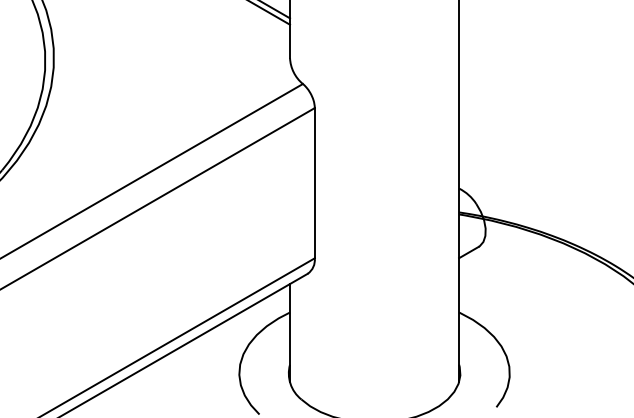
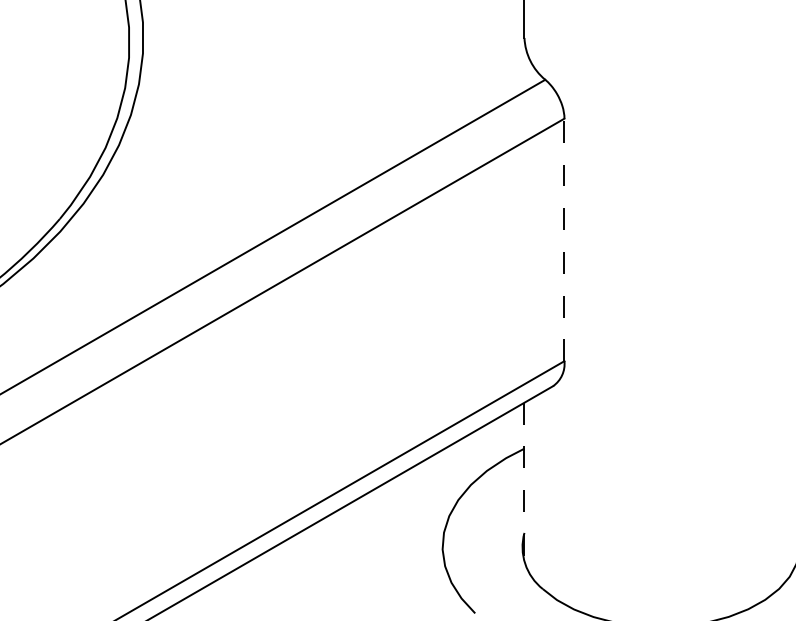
line: (314, 182) -> (563, 238), solid -> dashed
line: (290, 333) -> (525, 482), solid -> dashed

